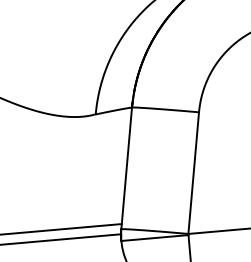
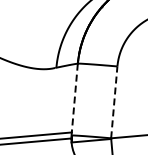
line: (126, 169) -> (74, 100), solid -> dashed
line: (194, 171) -> (114, 101), solid -> dashed

